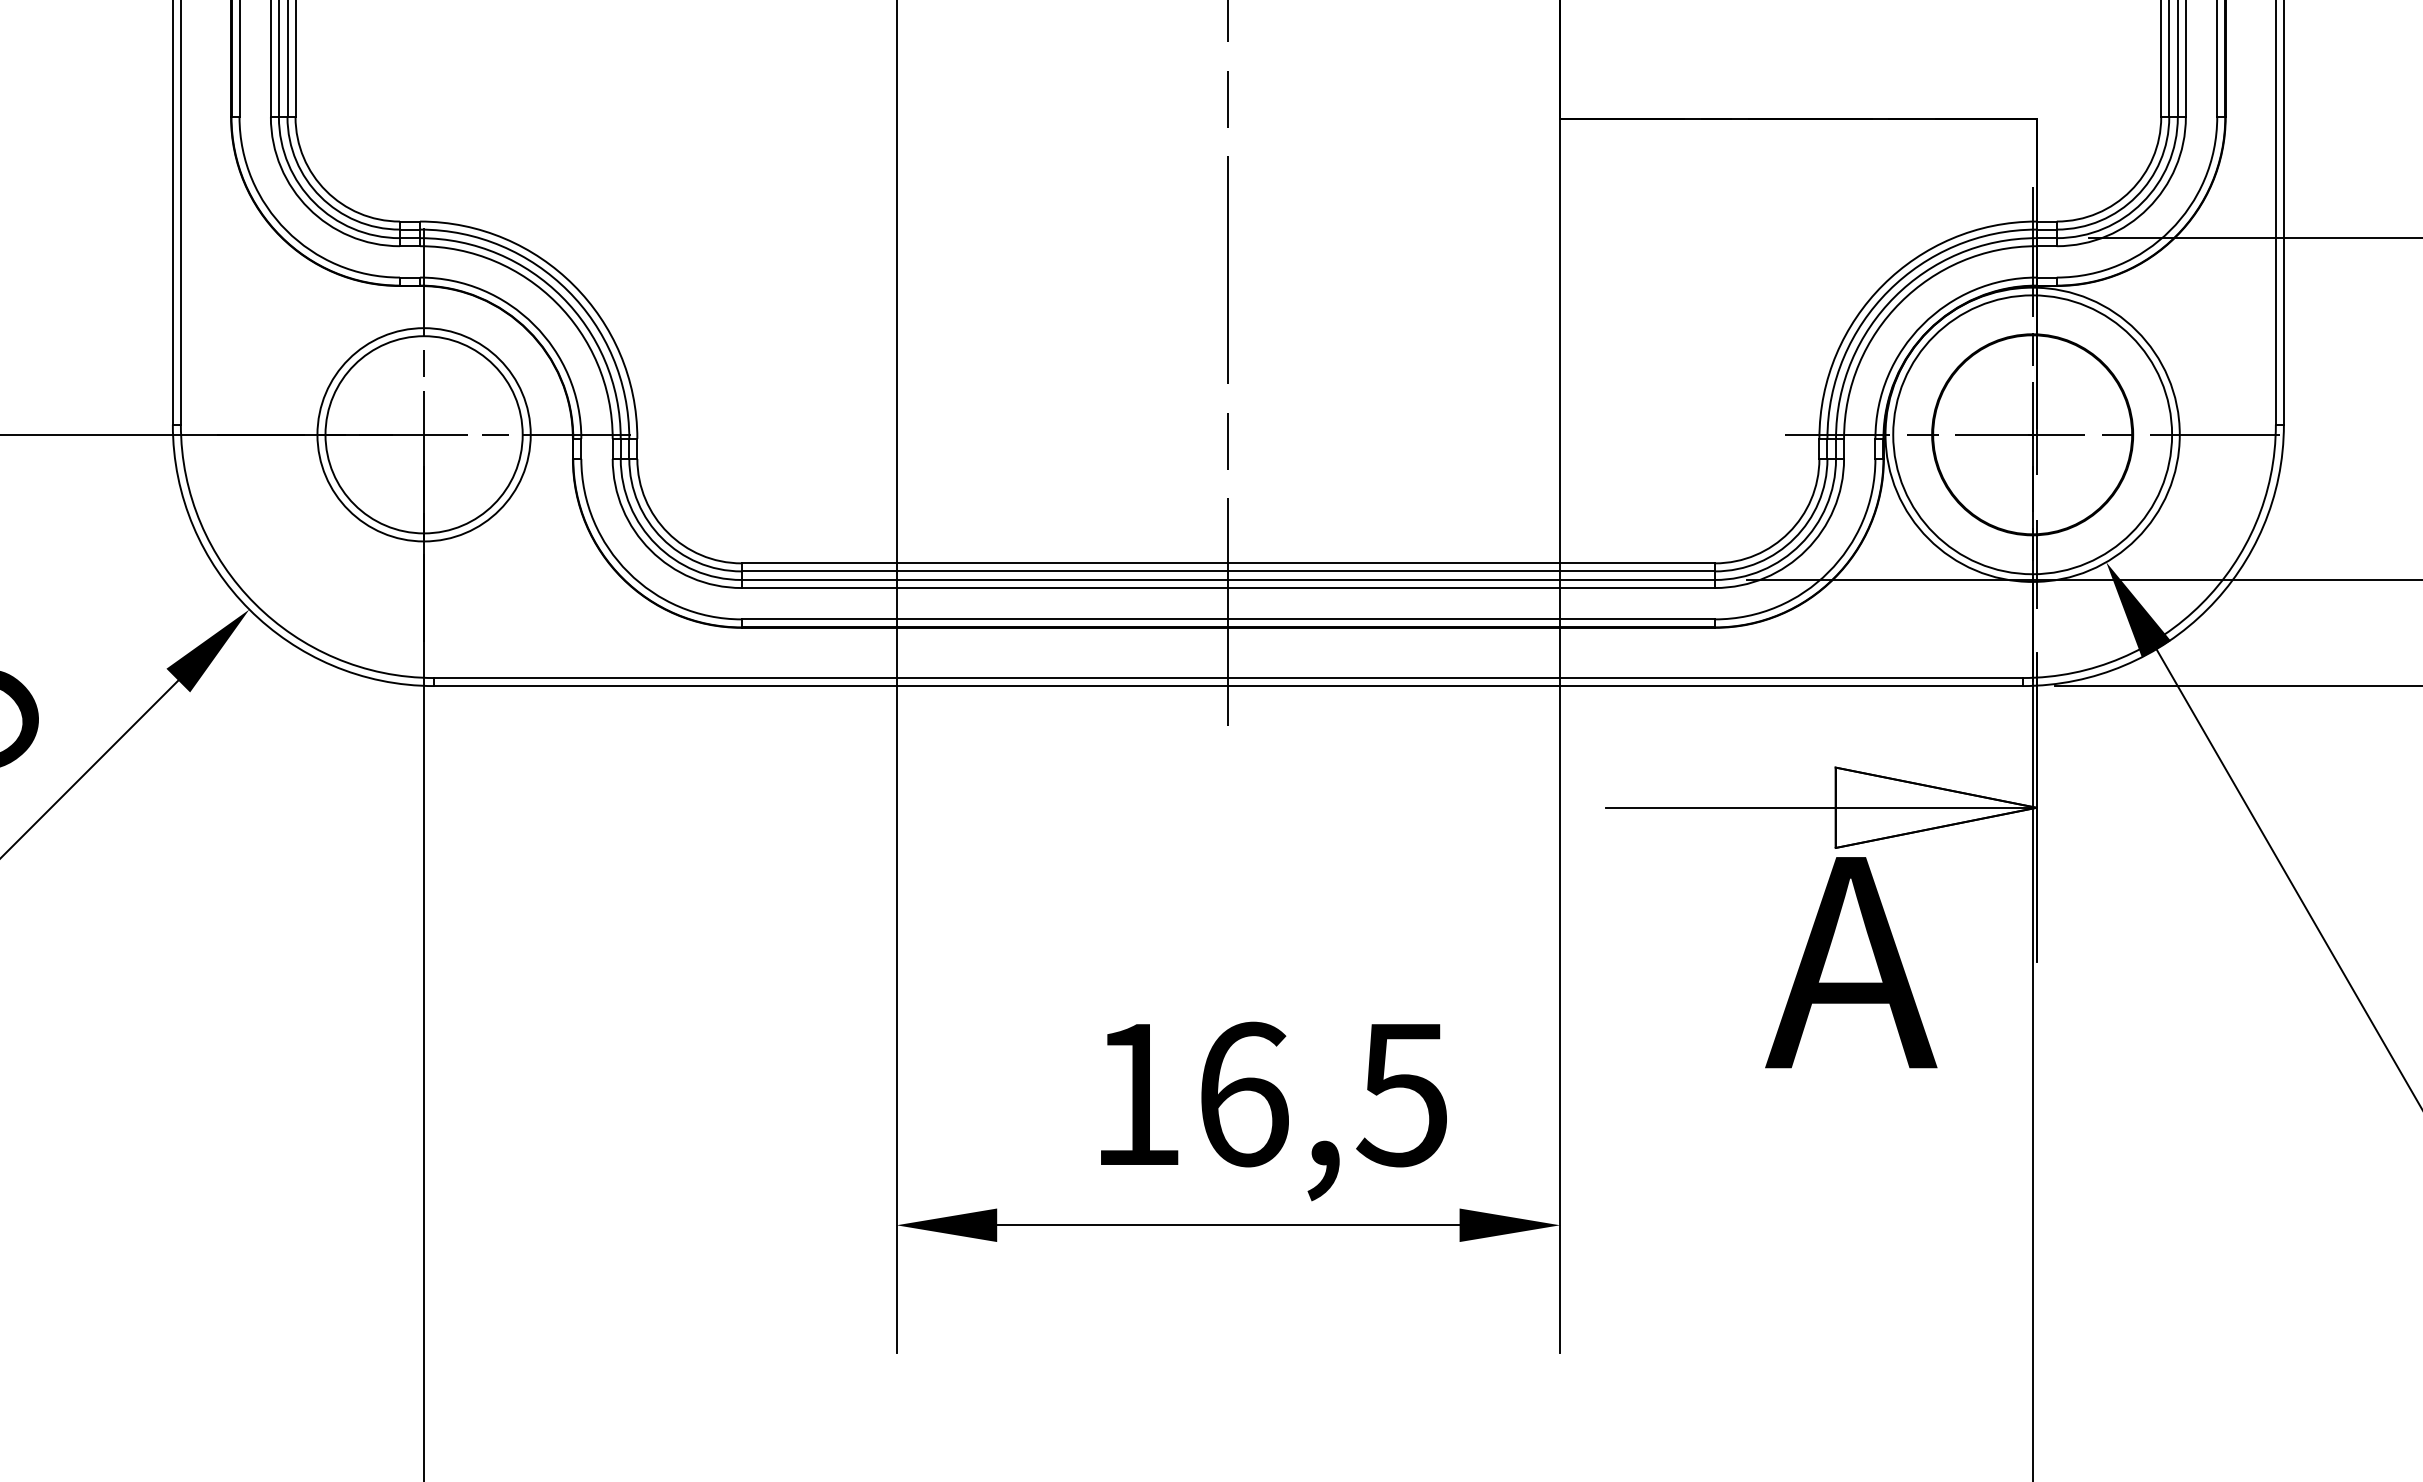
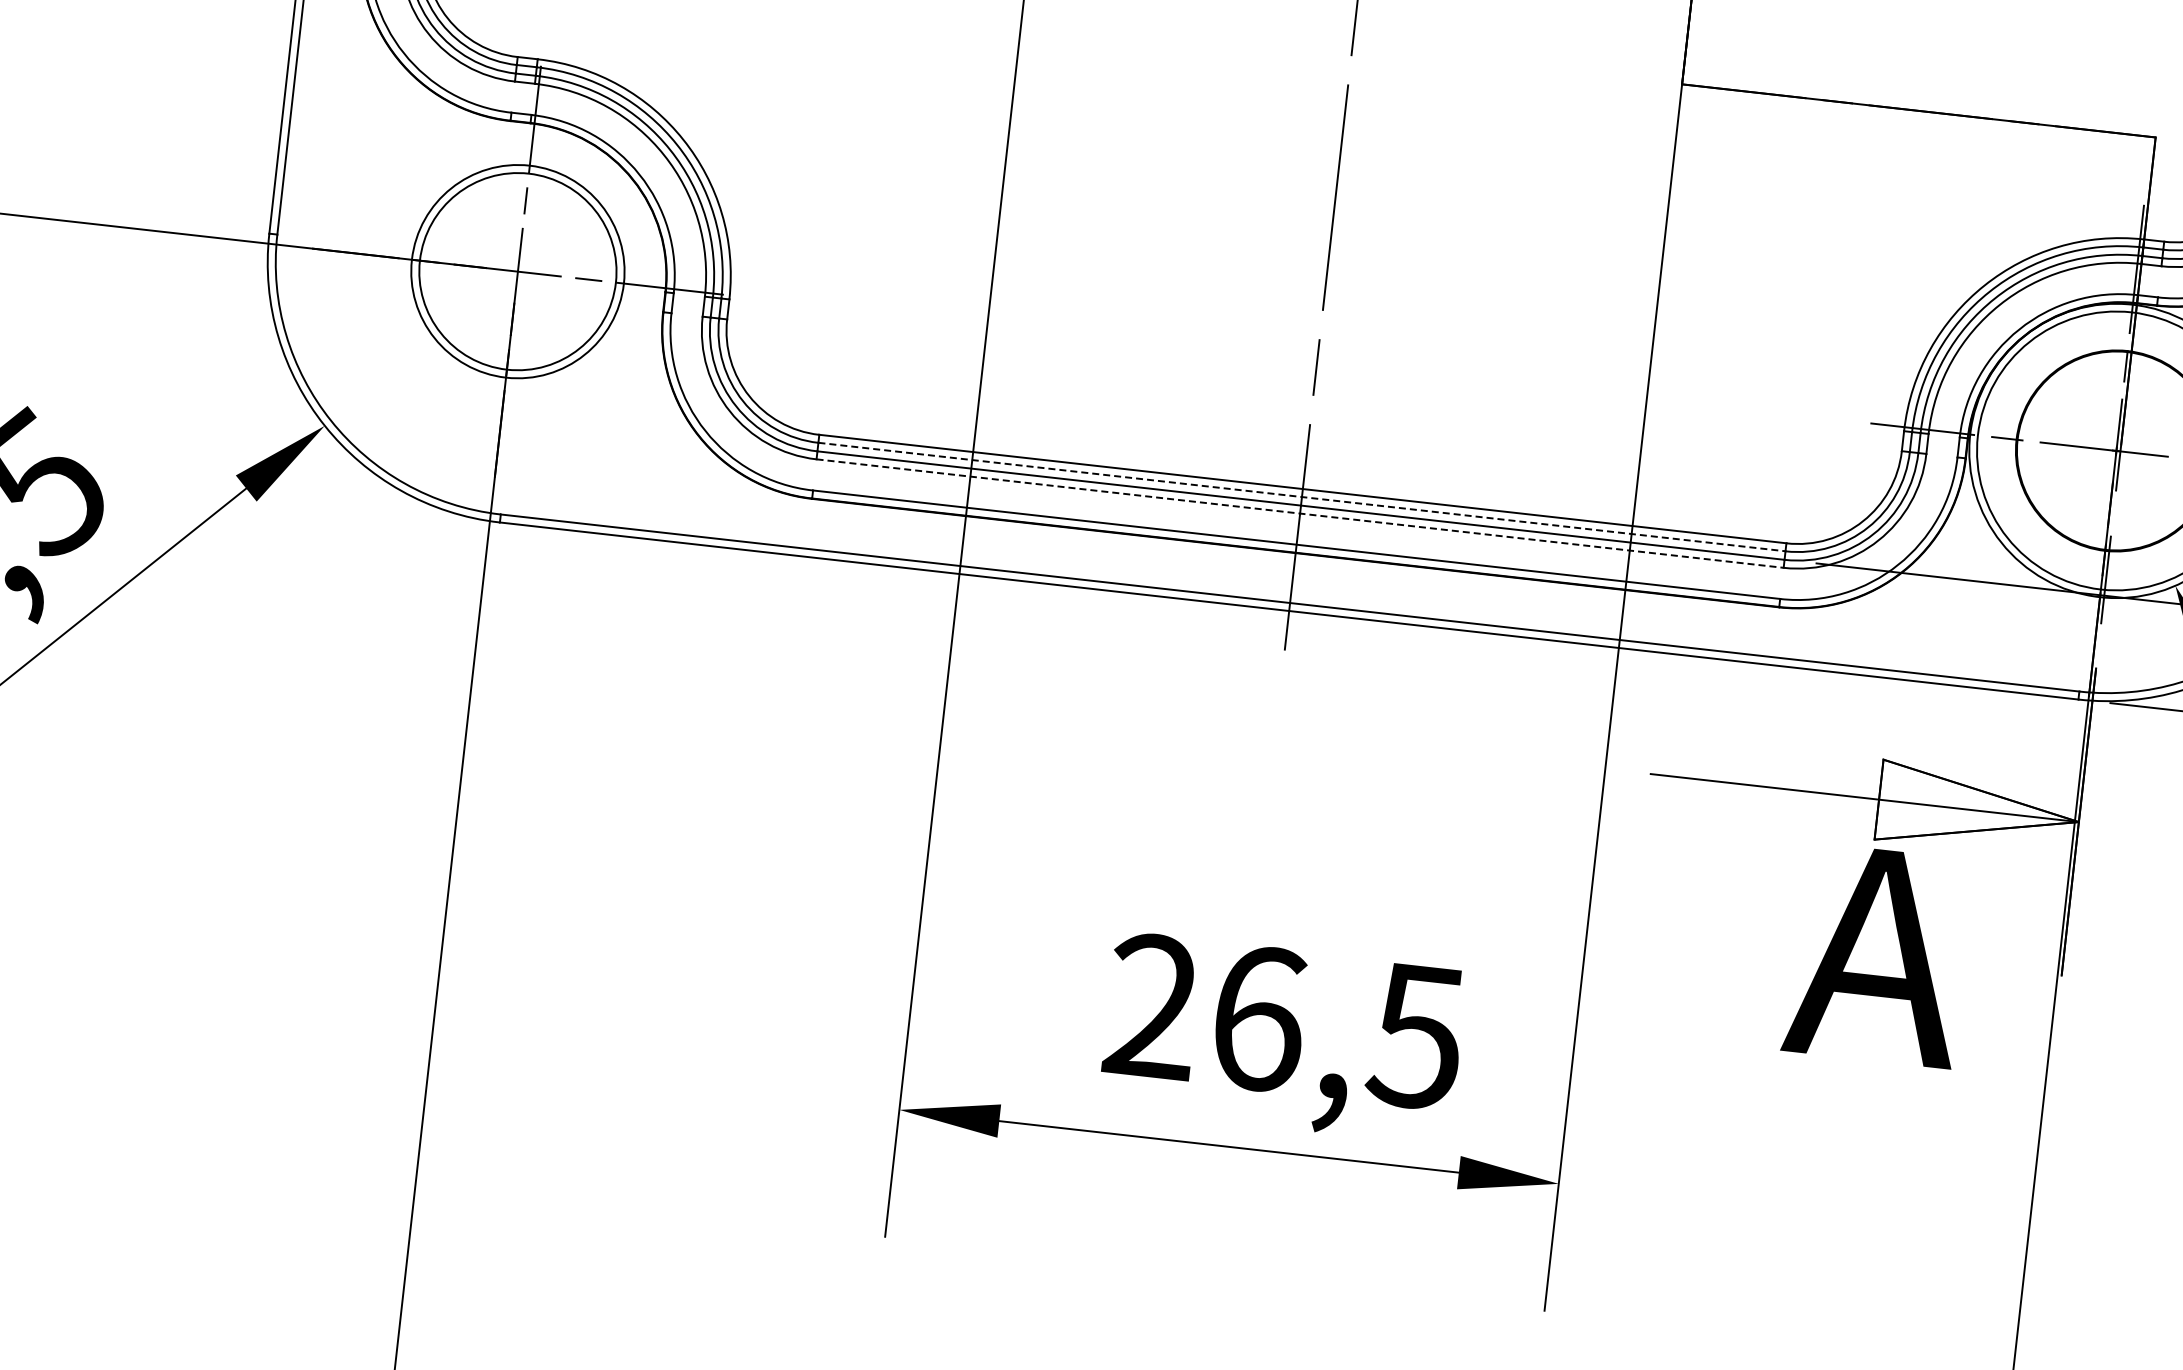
line: (1228, 571) -> (1302, 497), solid -> dashed
line: (1228, 588) -> (1300, 514), solid -> dashed
text: (1136, 1092) -> (1152, 1004), 16,5 -> 26,5

